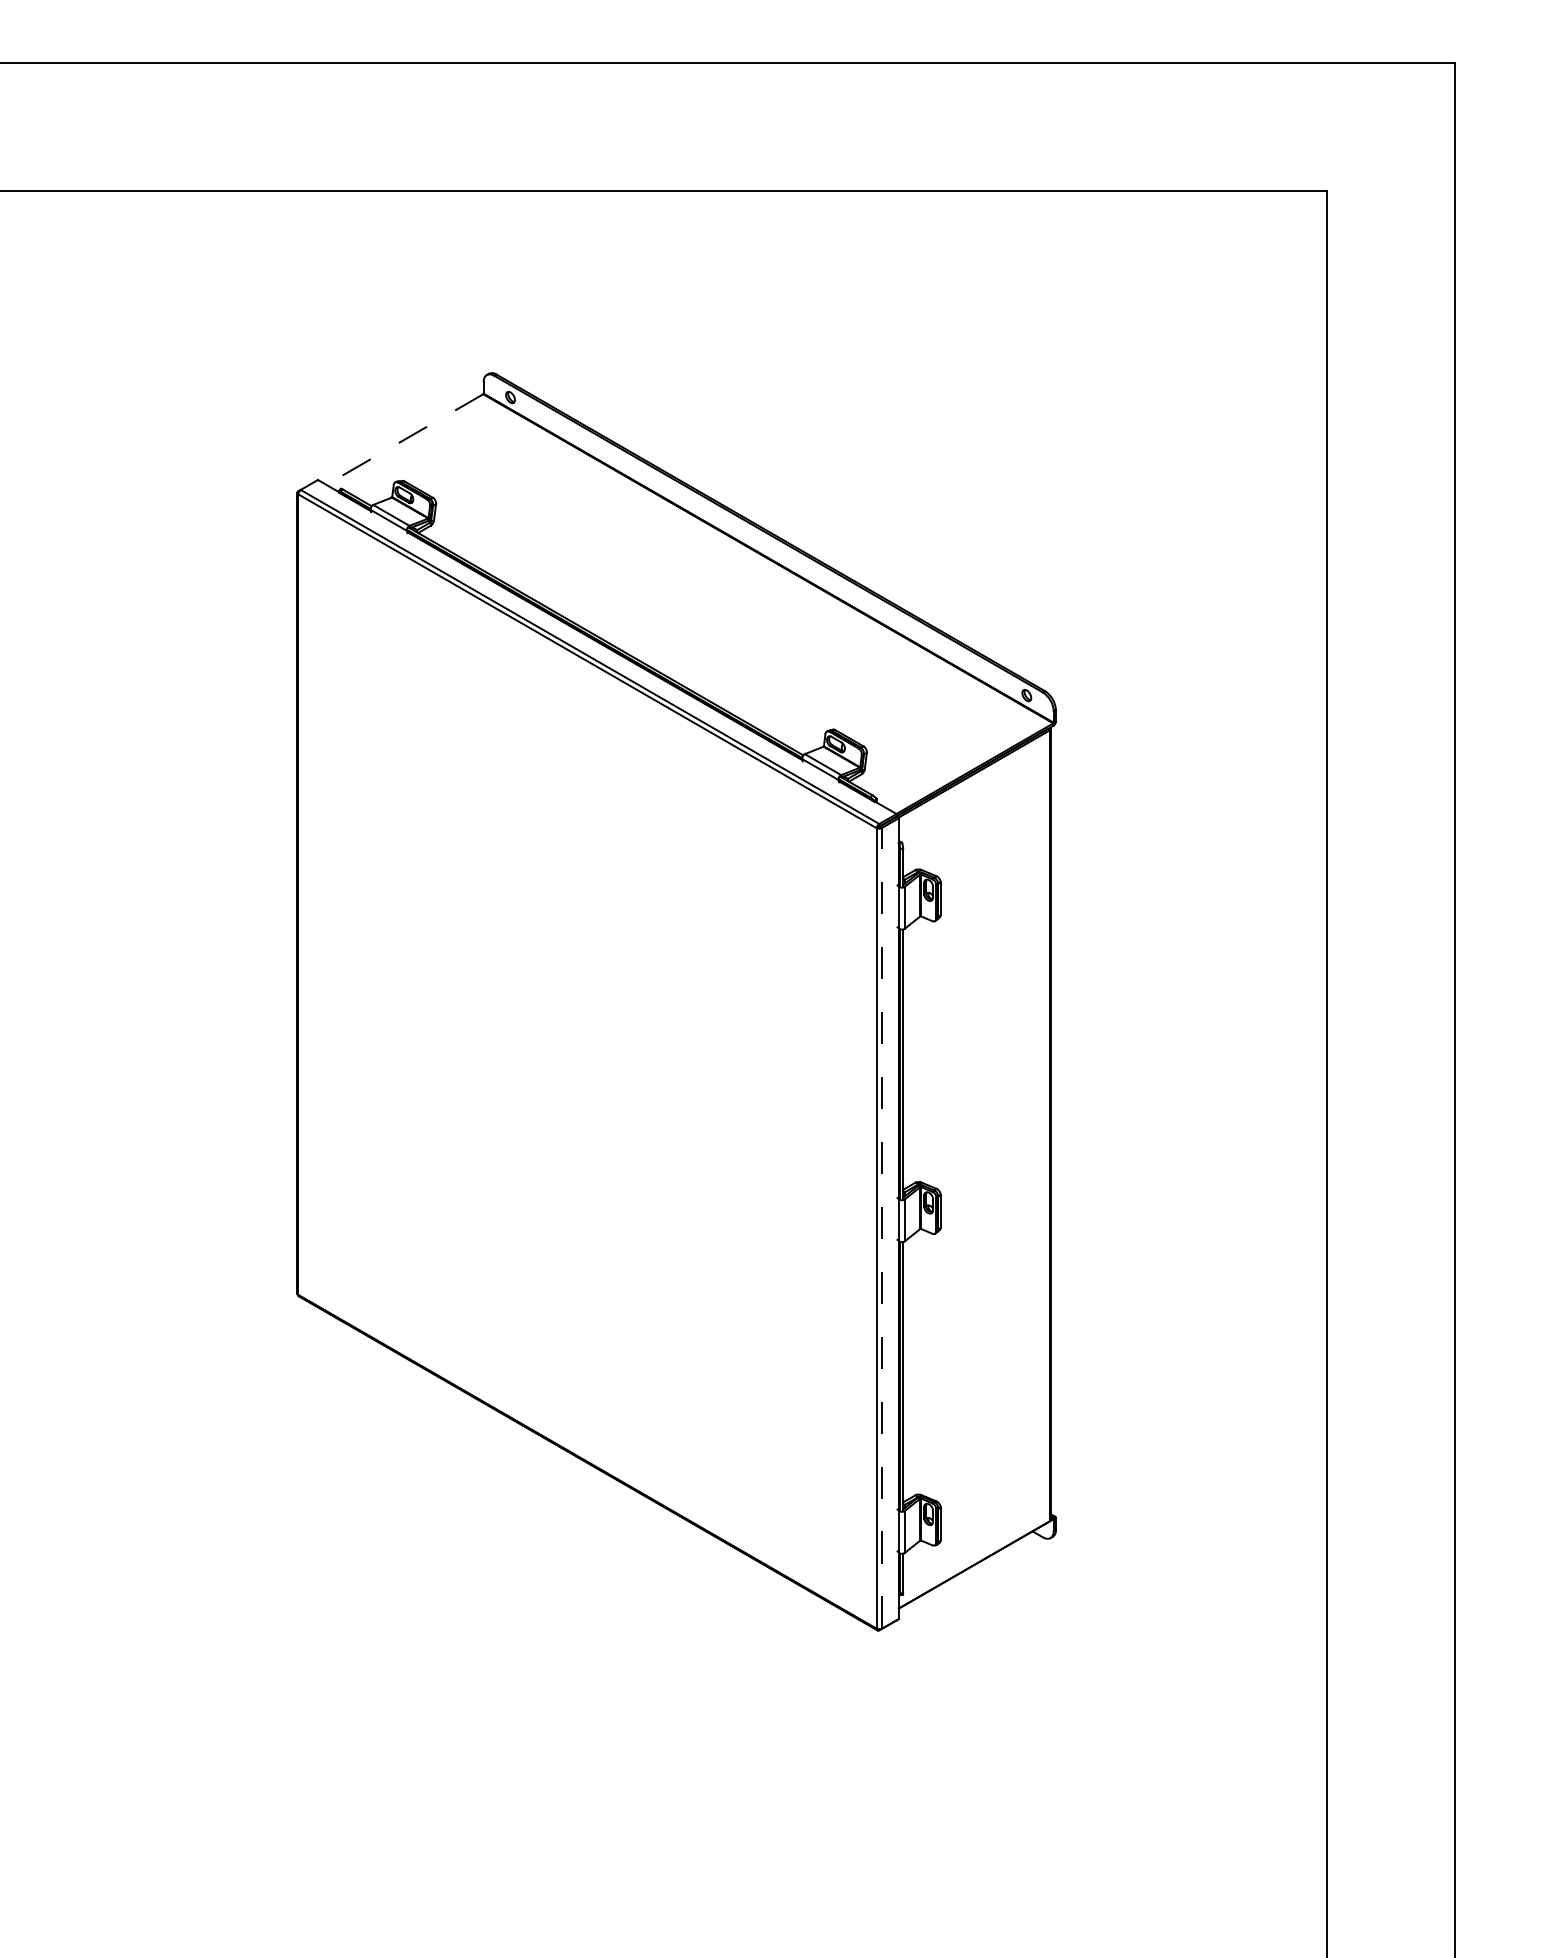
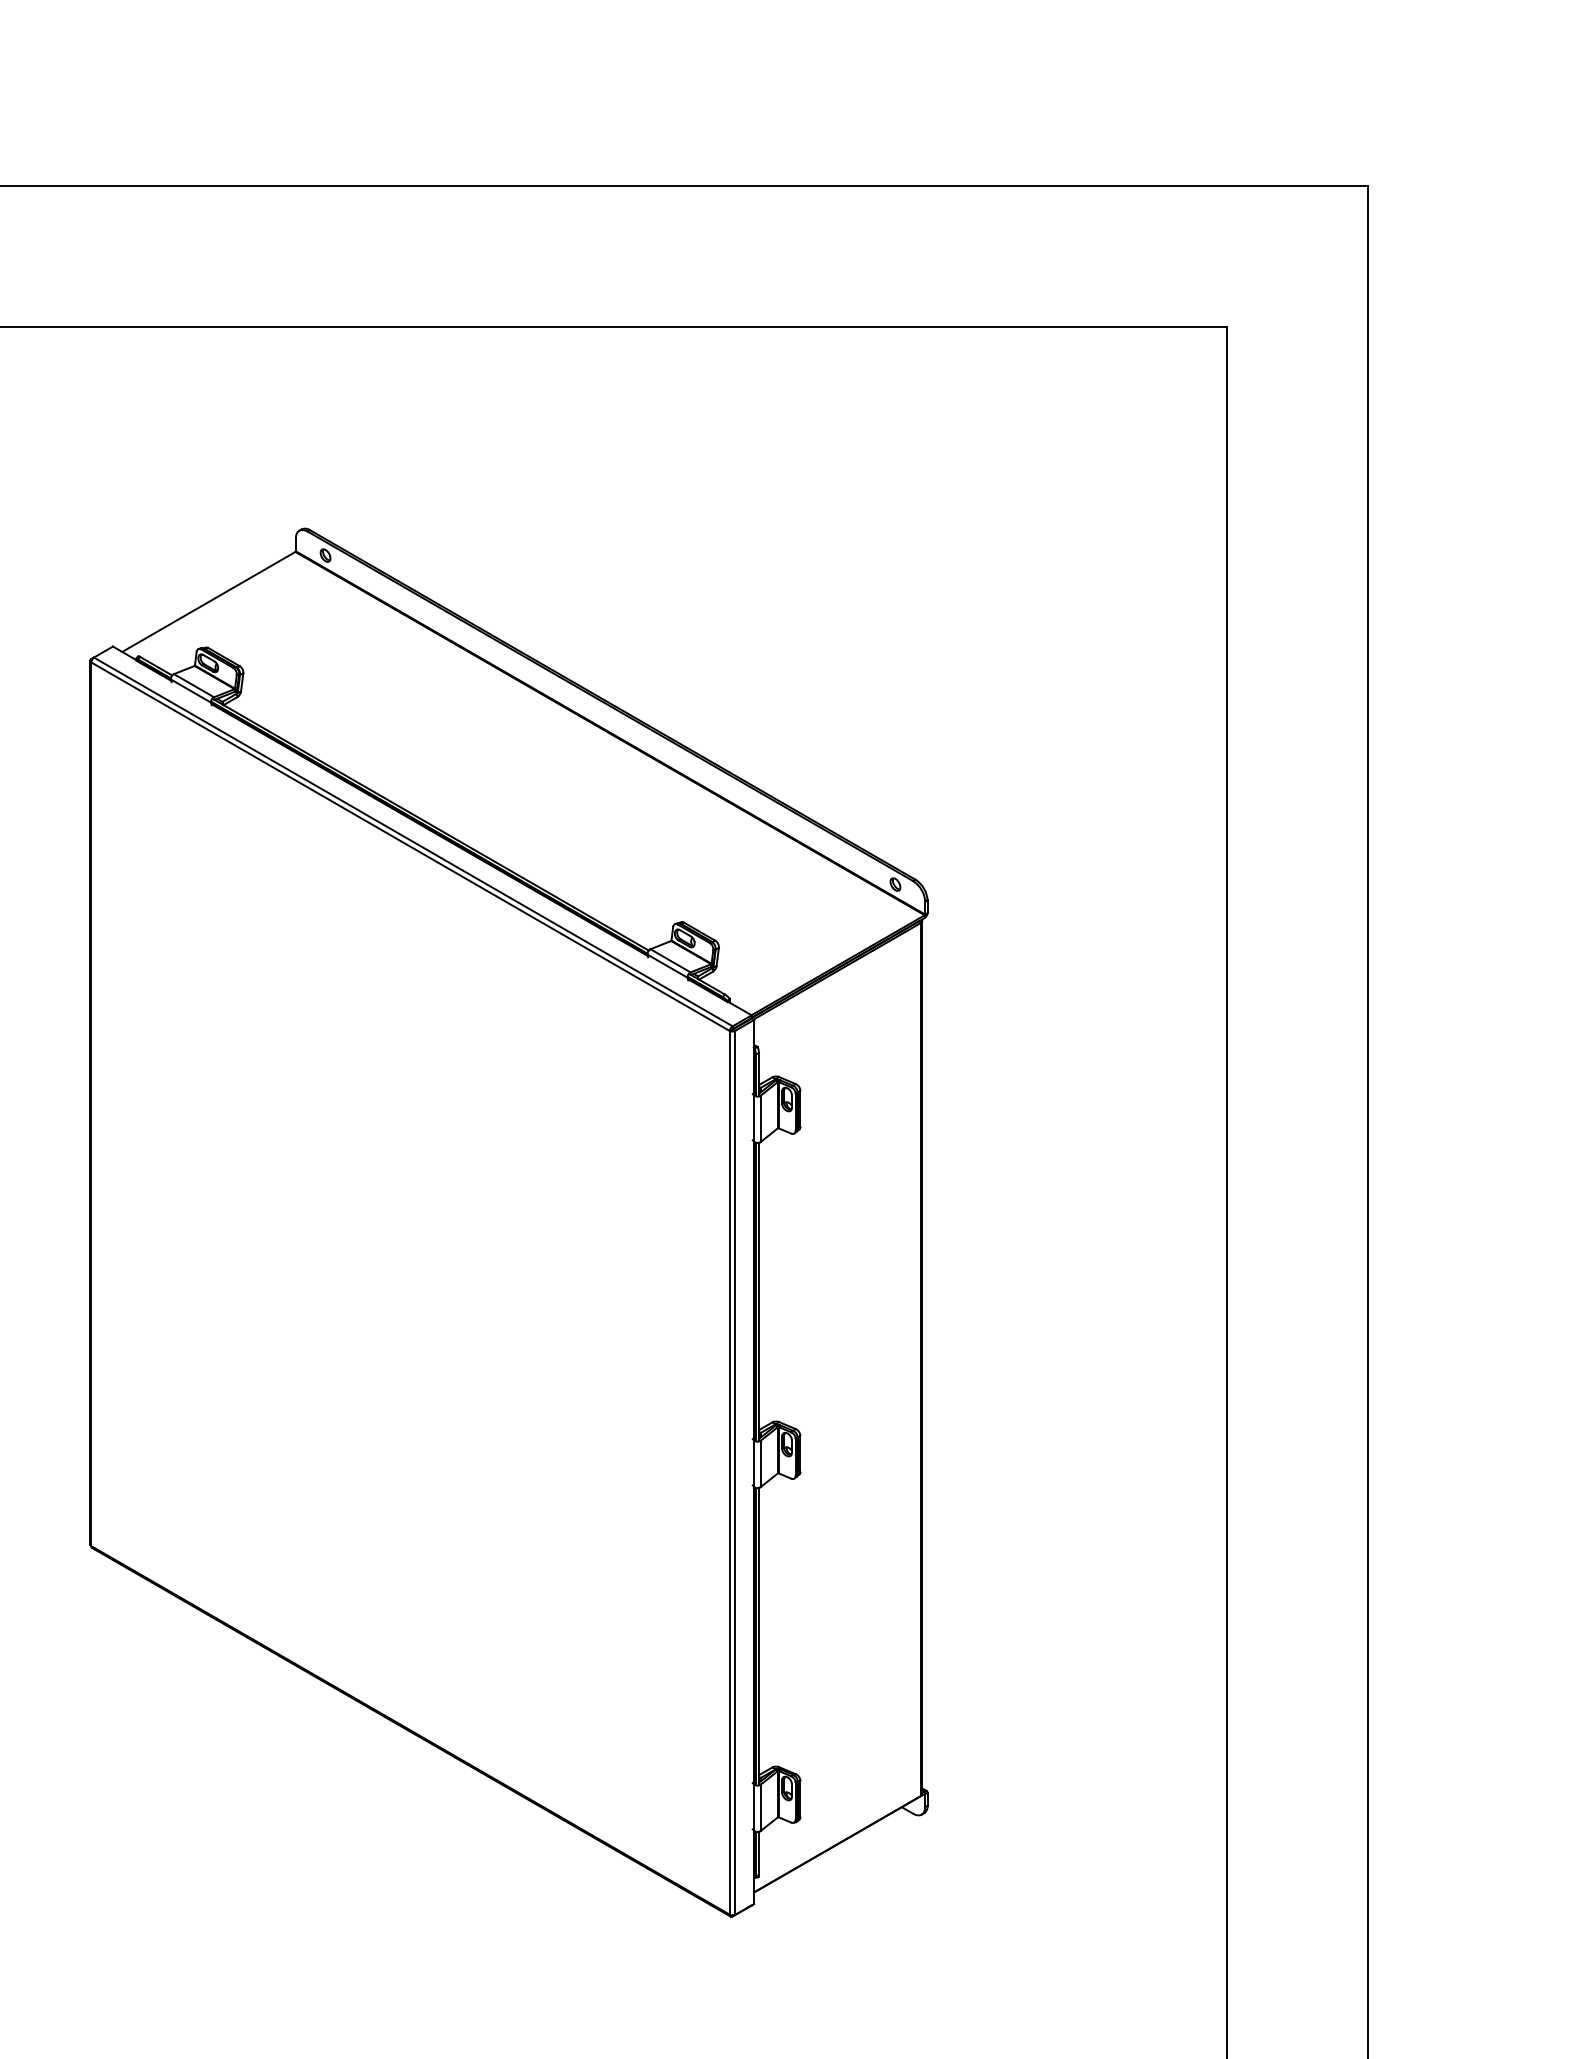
line: (404, 439) -> (208, 601), dashed -> solid
line: (881, 1228) -> (735, 1472), dashed -> solid

